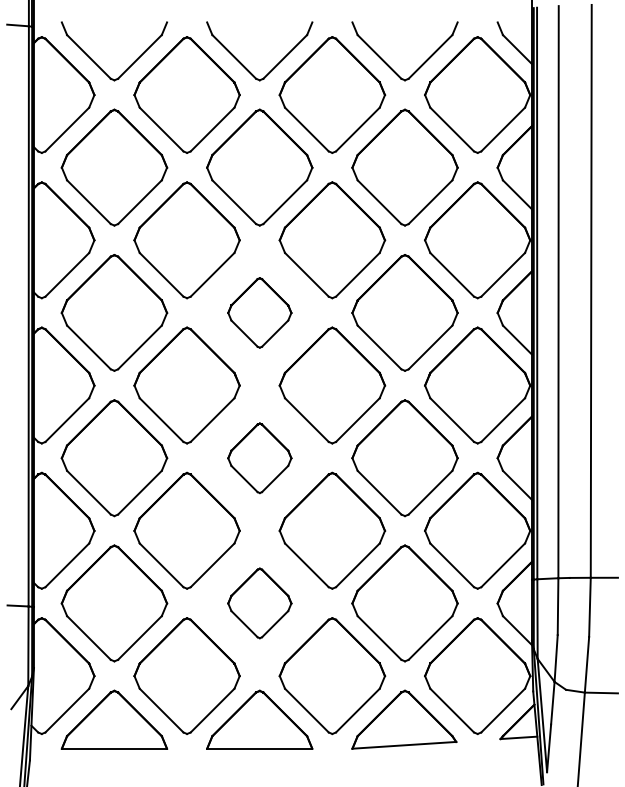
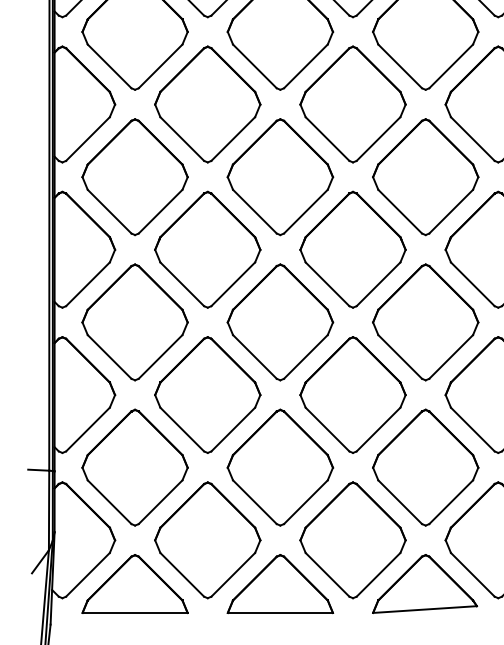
part: (259, 312) -> (280, 176), size x1.67
part: (259, 458) -> (280, 322), size x1.67
part: (259, 603) -> (280, 467), size x1.67

